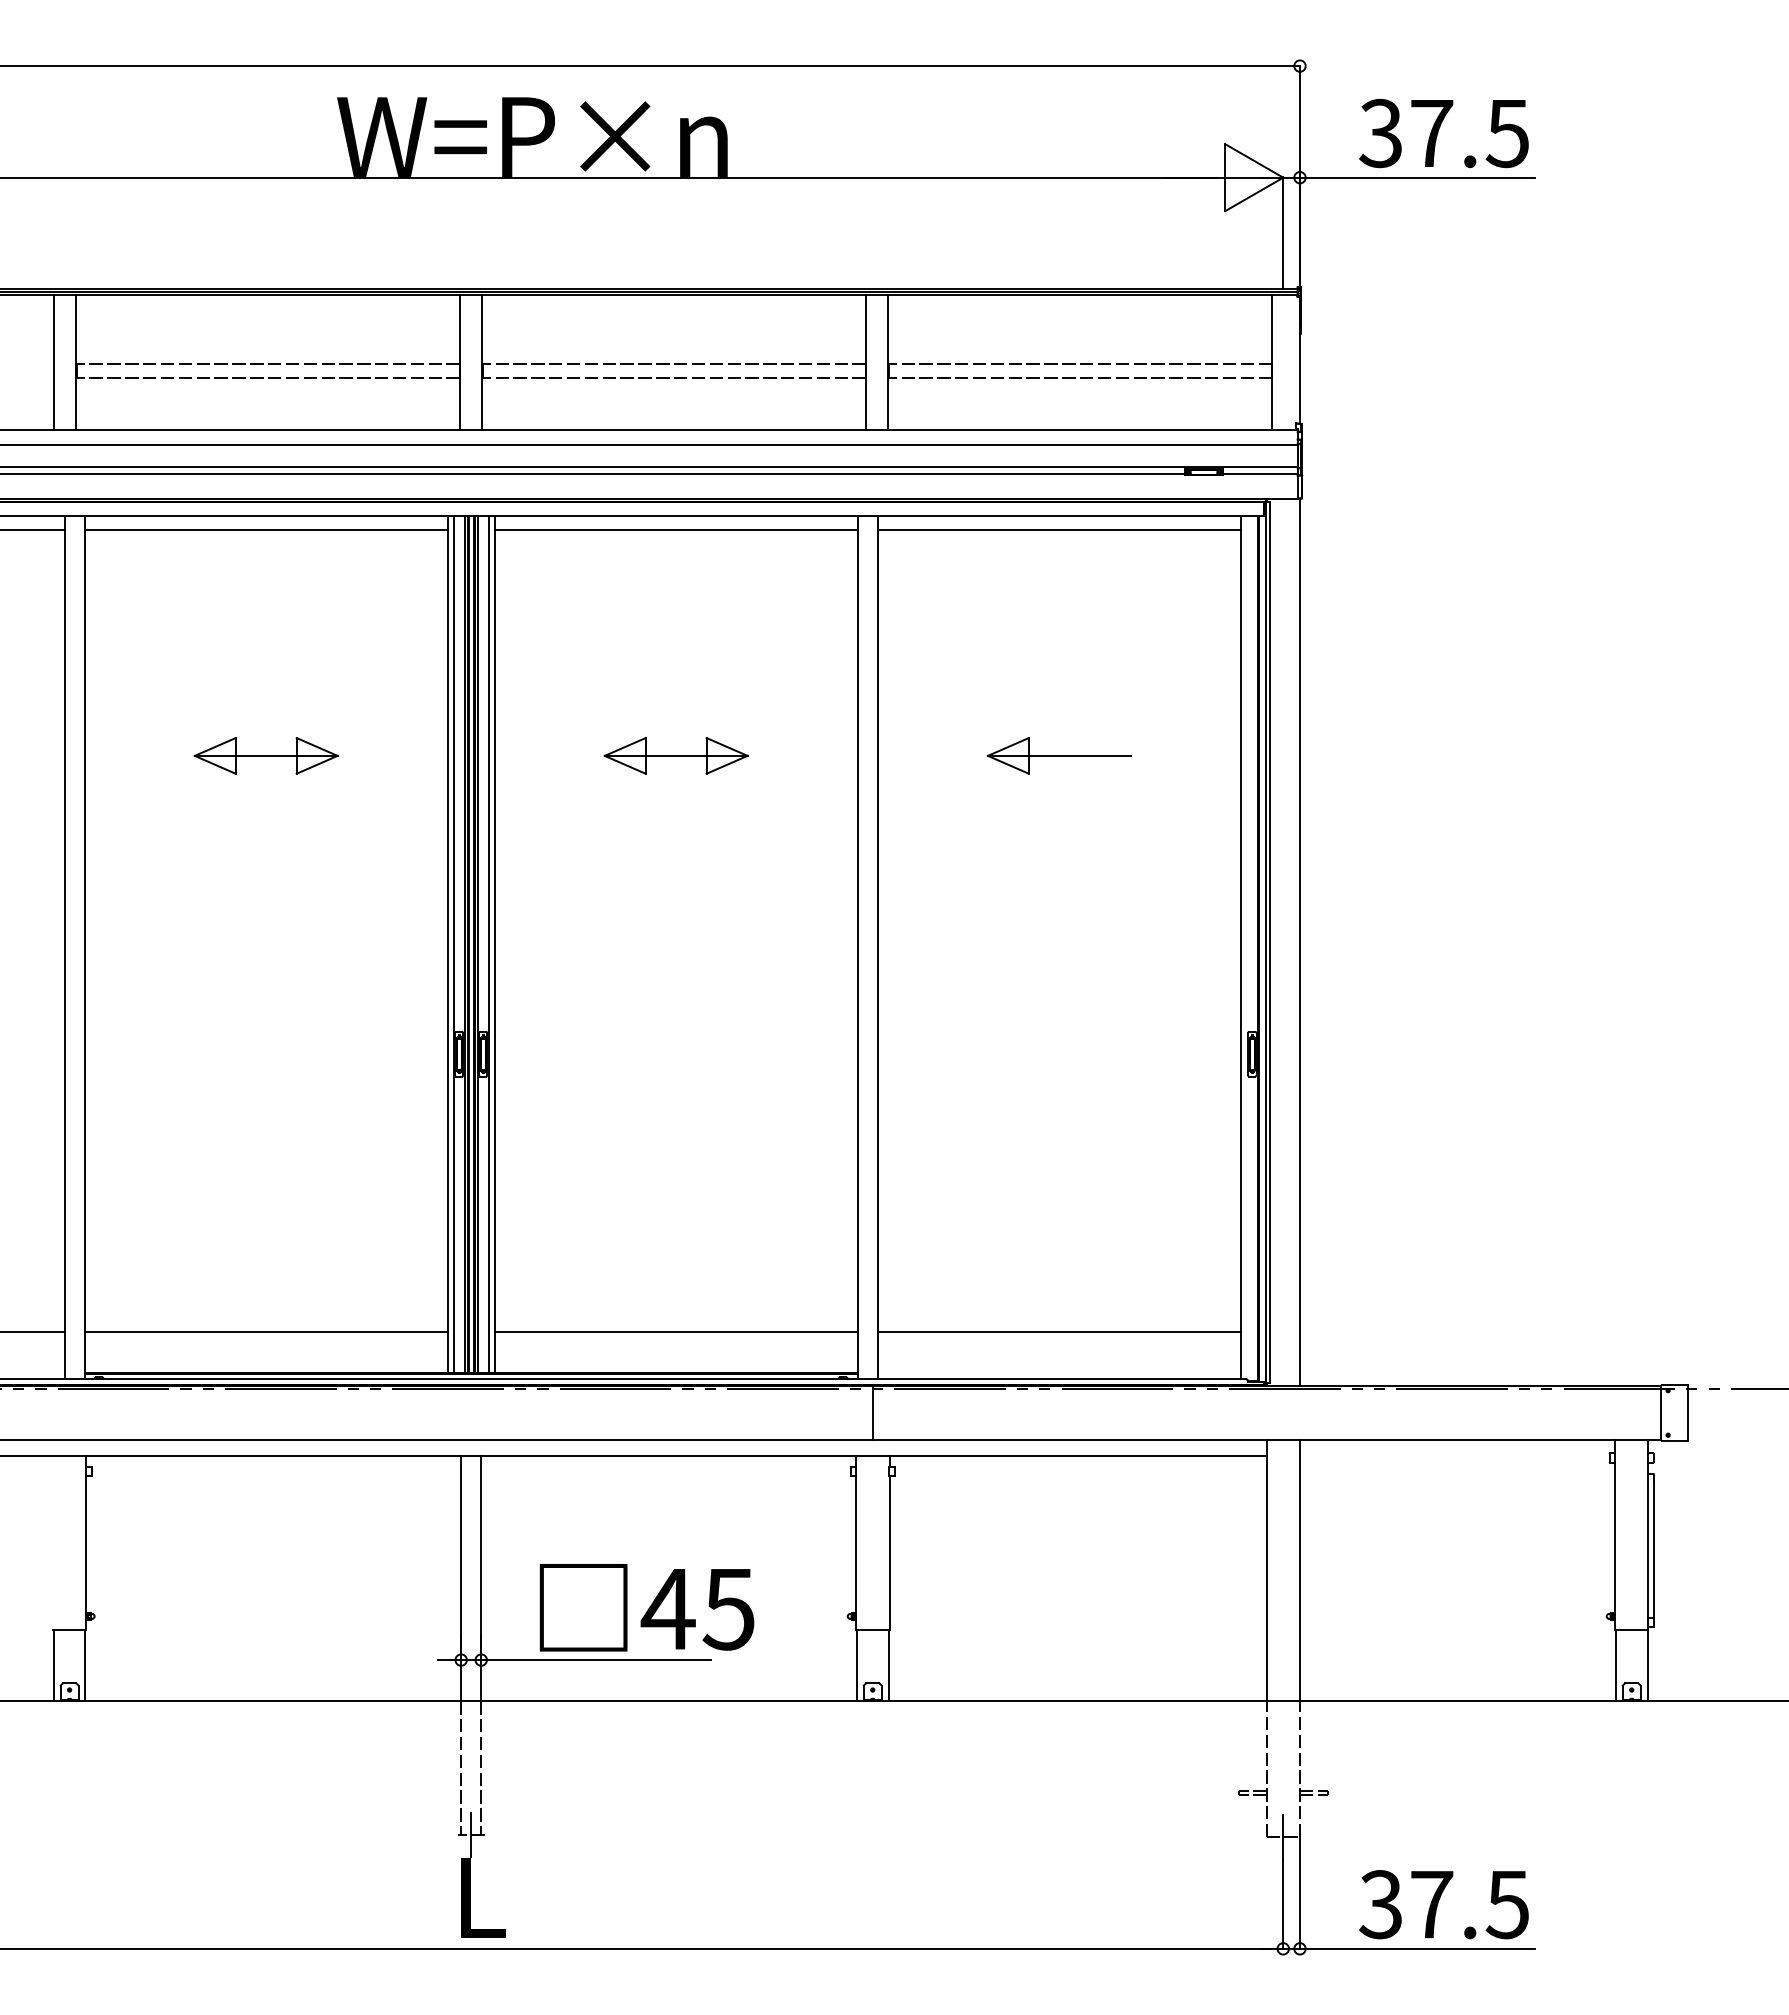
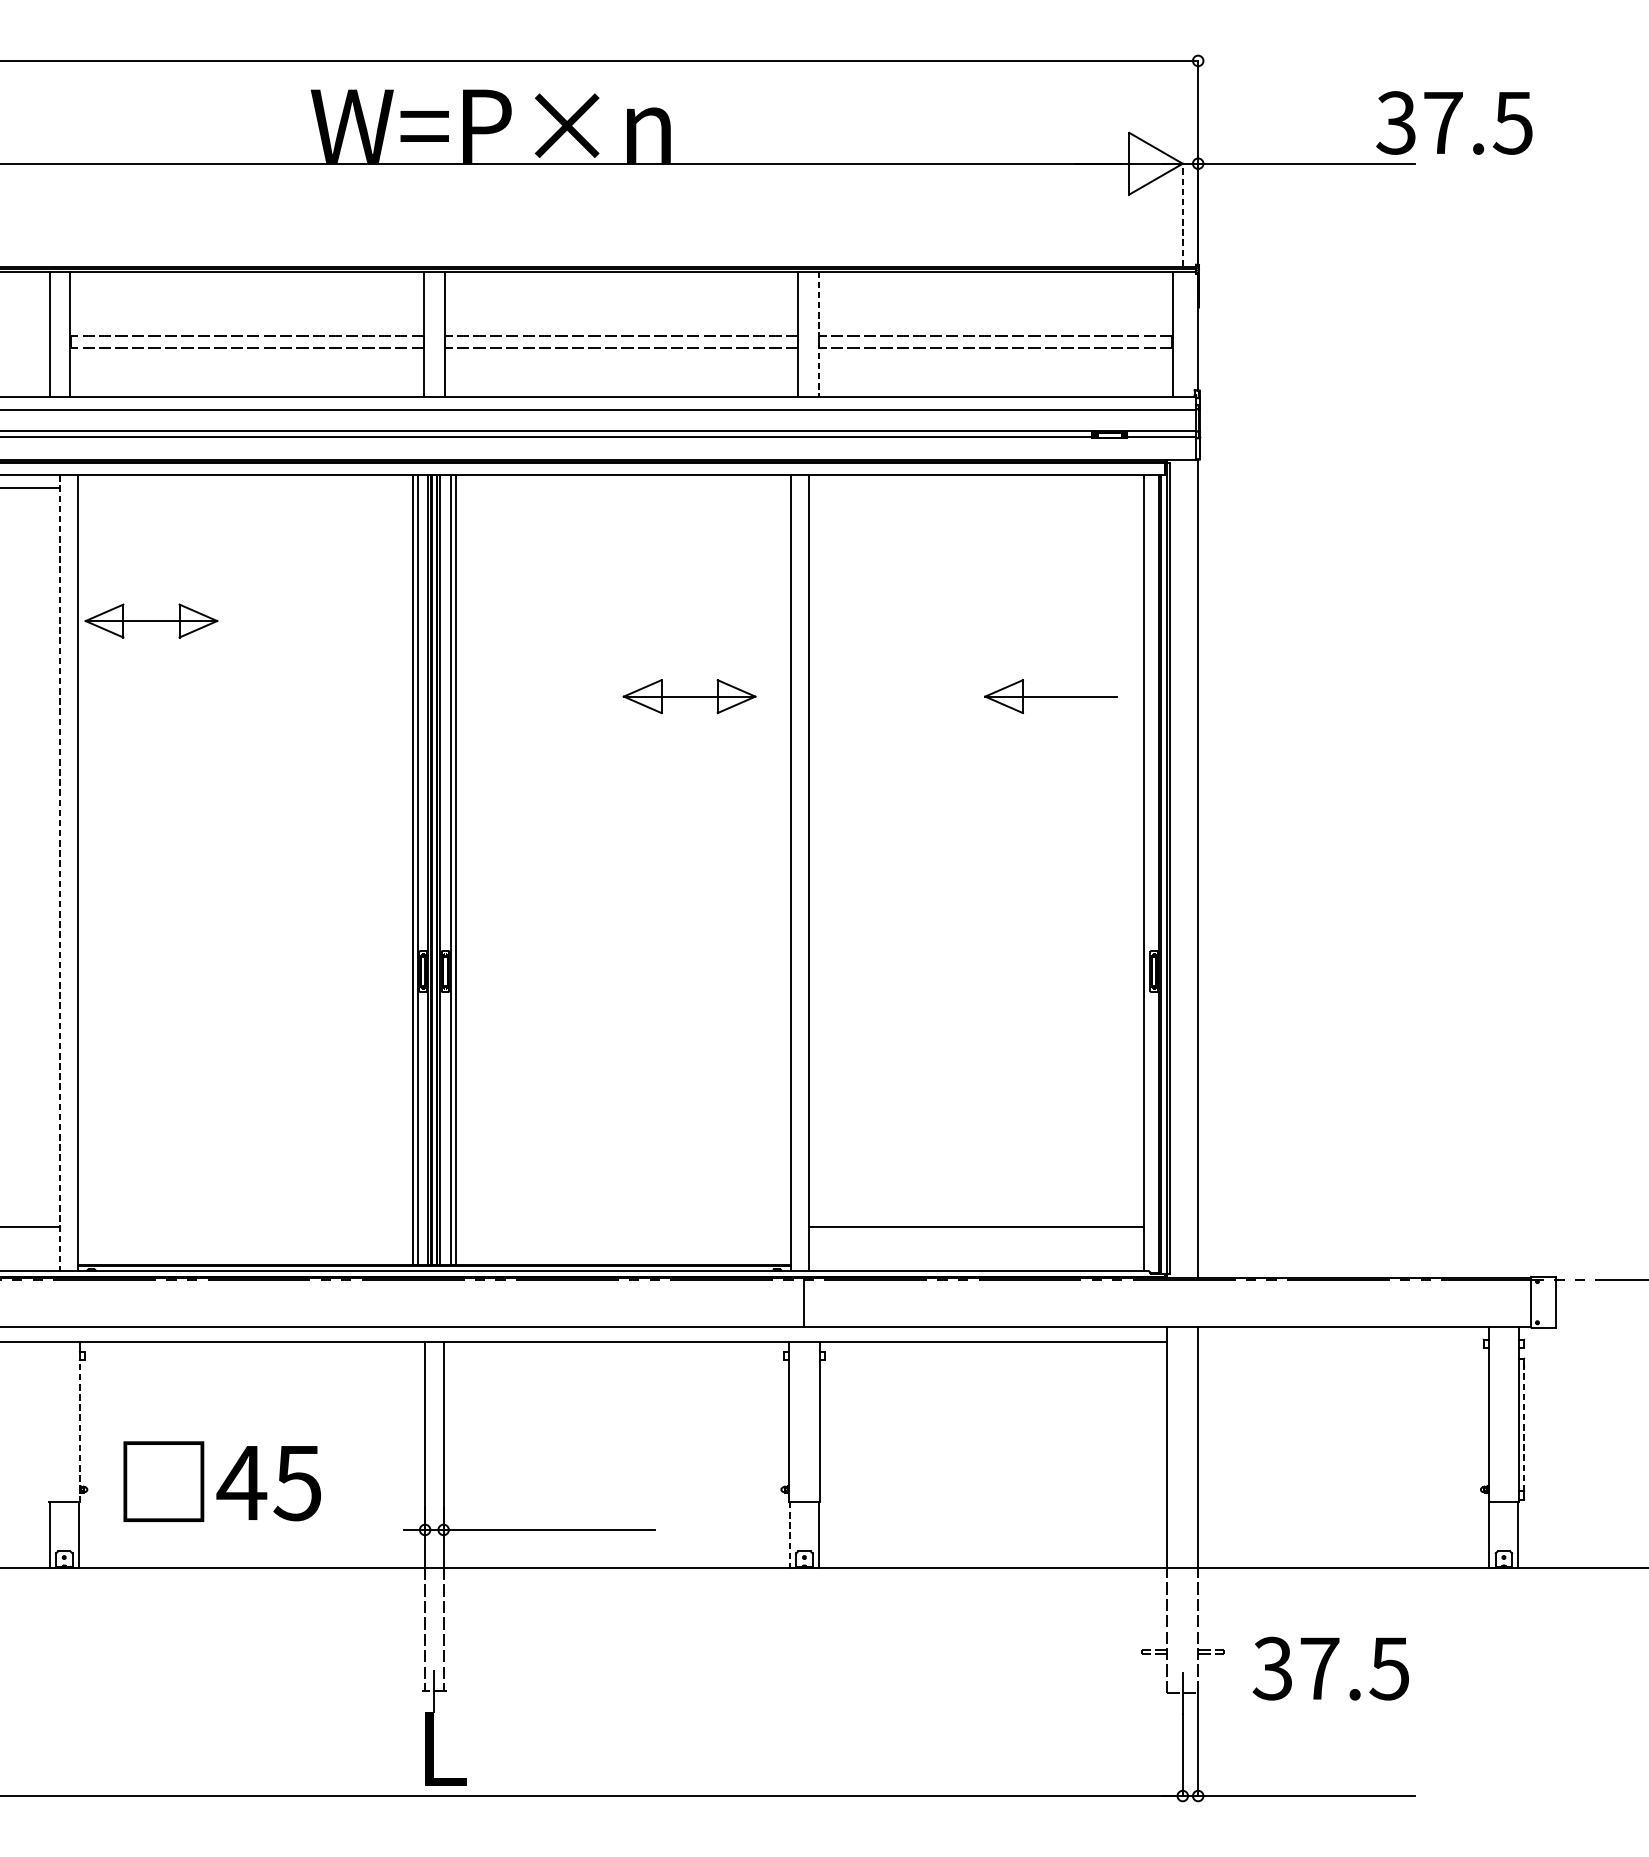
text: (1443, 133) -> (1453, 123), moved
line: (1283, 233) -> (1183, 215), solid -> dashed
line: (888, 362) -> (818, 334), solid -> dashed
line: (265, 529) -> (244, 487), removed
line: (675, 529) -> (622, 487), removed
line: (1058, 529) -> (975, 487), removed
part: (265, 755) -> (150, 620), moved
part: (675, 755) -> (689, 696), moved
part: (1058, 755) -> (1050, 696), moved
line: (64, 947) -> (59, 873), solid -> dashed
line: (265, 1331) -> (244, 1227), removed
line: (675, 1331) -> (622, 1227), removed
line: (1653, 1546) -> (1523, 1425), solid -> dashed
line: (86, 1552) -> (79, 1430), solid -> dashed
text: (646, 1607) -> (221, 1481), moved
line: (857, 1665) -> (790, 1534), solid -> dashed
text: (1443, 1904) -> (1330, 1668), moved

